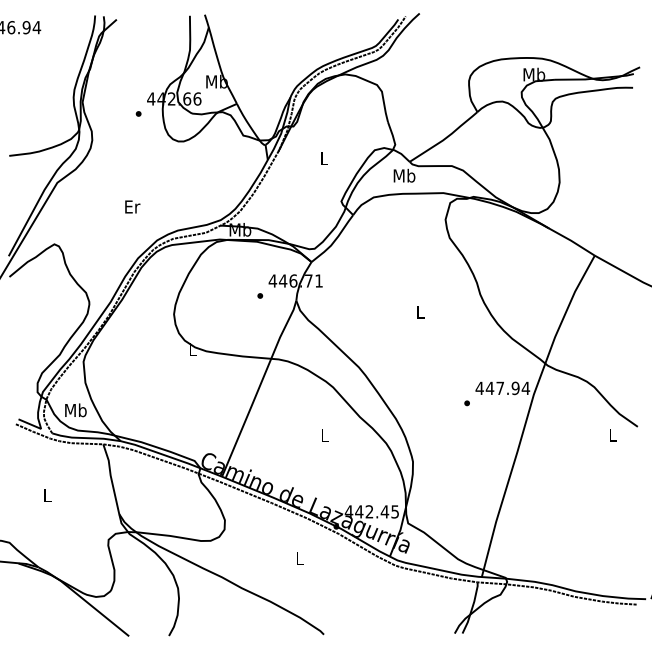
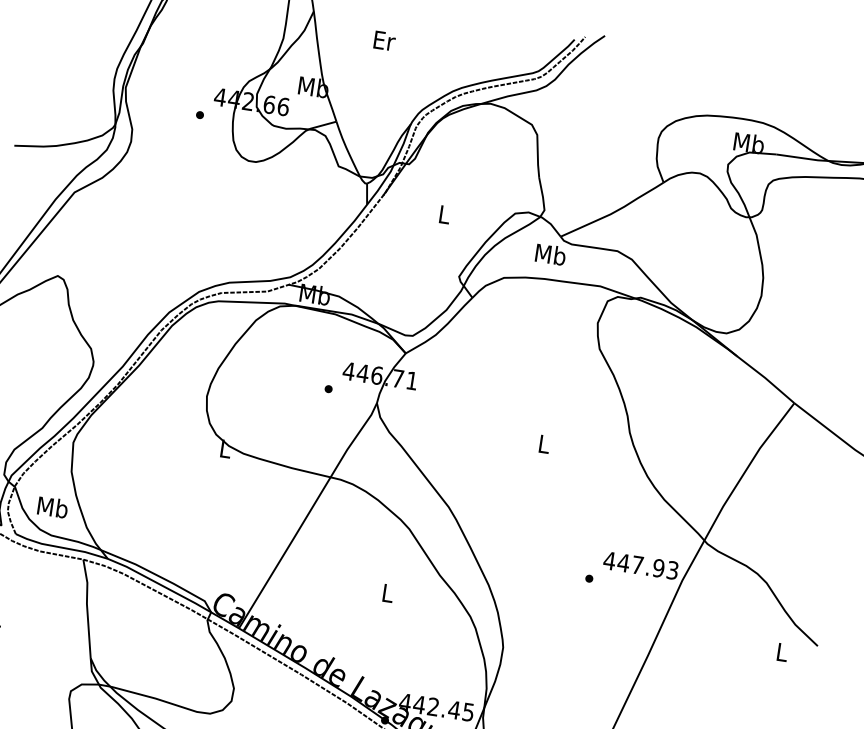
text: (132, 206) -> (384, 40), moved
text: (525, 388) -> (672, 570), 447.94 -> 447.93

